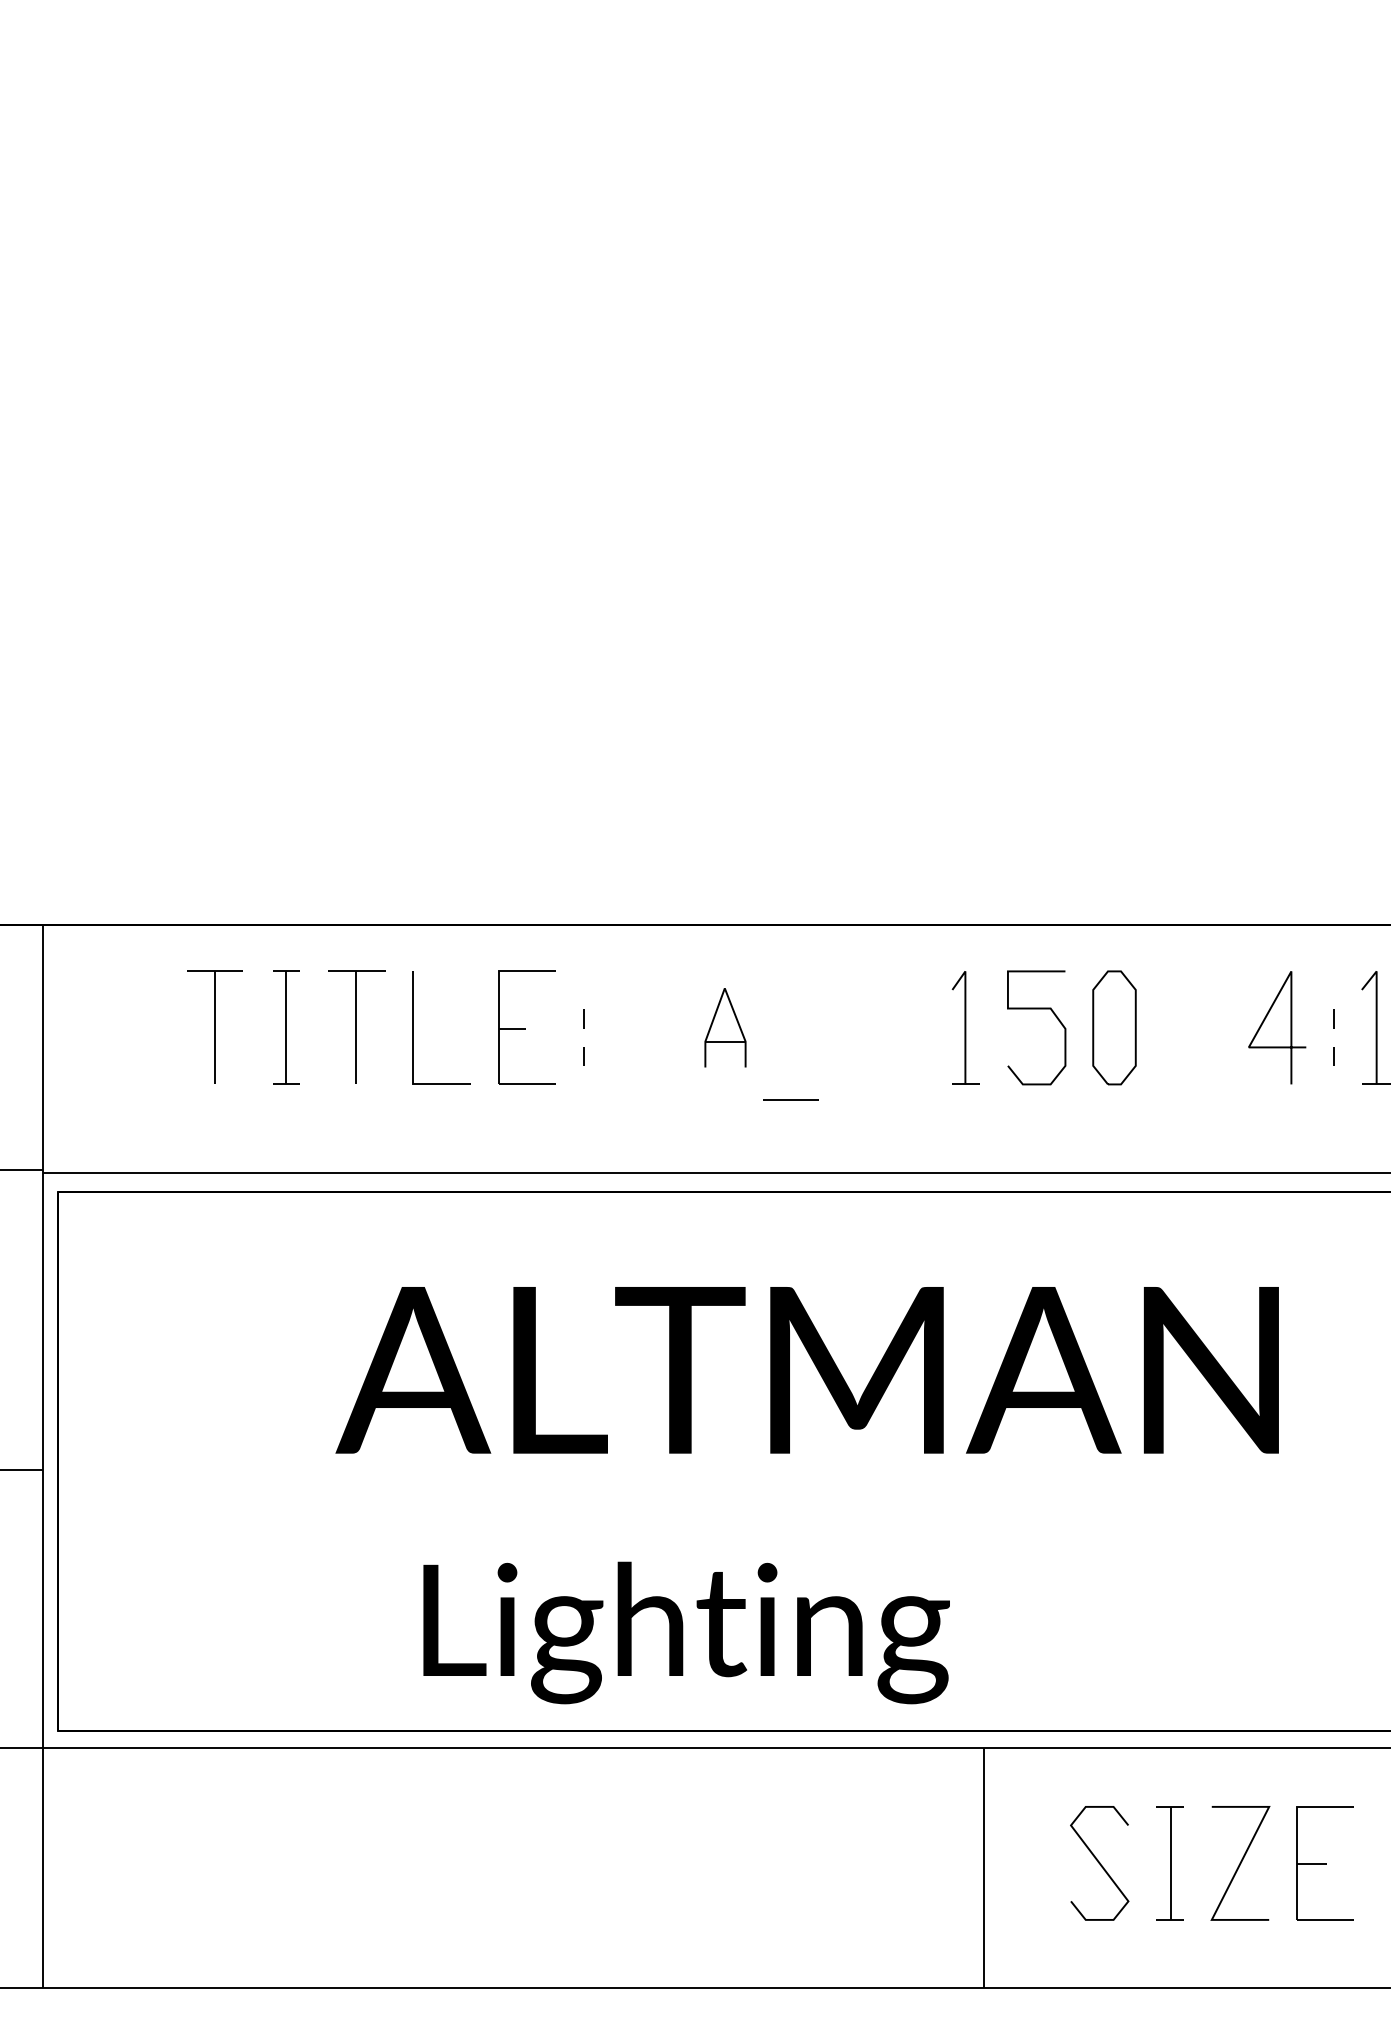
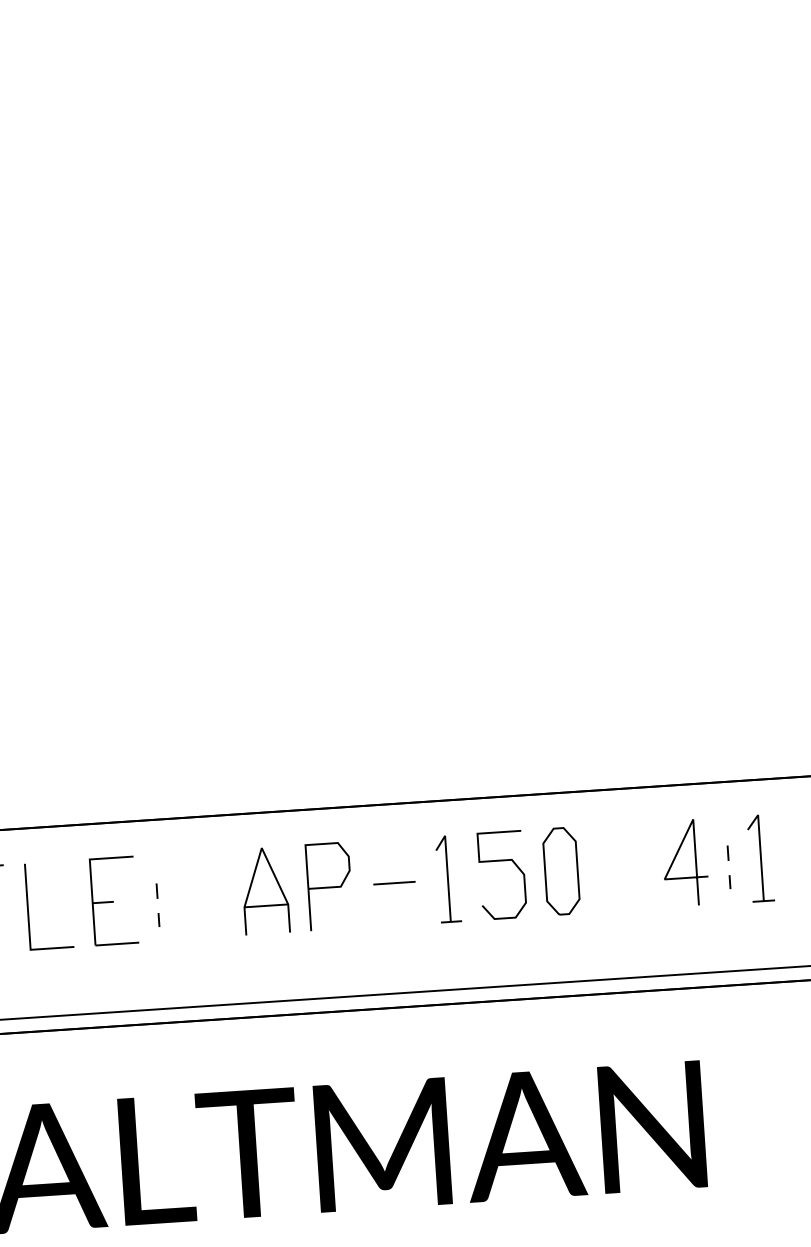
part: (725, 1027) -> (265, 890), size x1.43
curve: (809, 1028) -> (329, 887), added
line: (790, 1099) -> (394, 882), moved

